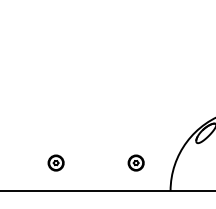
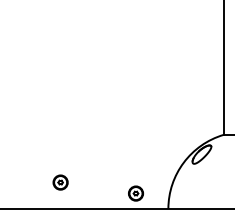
part: (135, 162) -> (135, 193), moved

